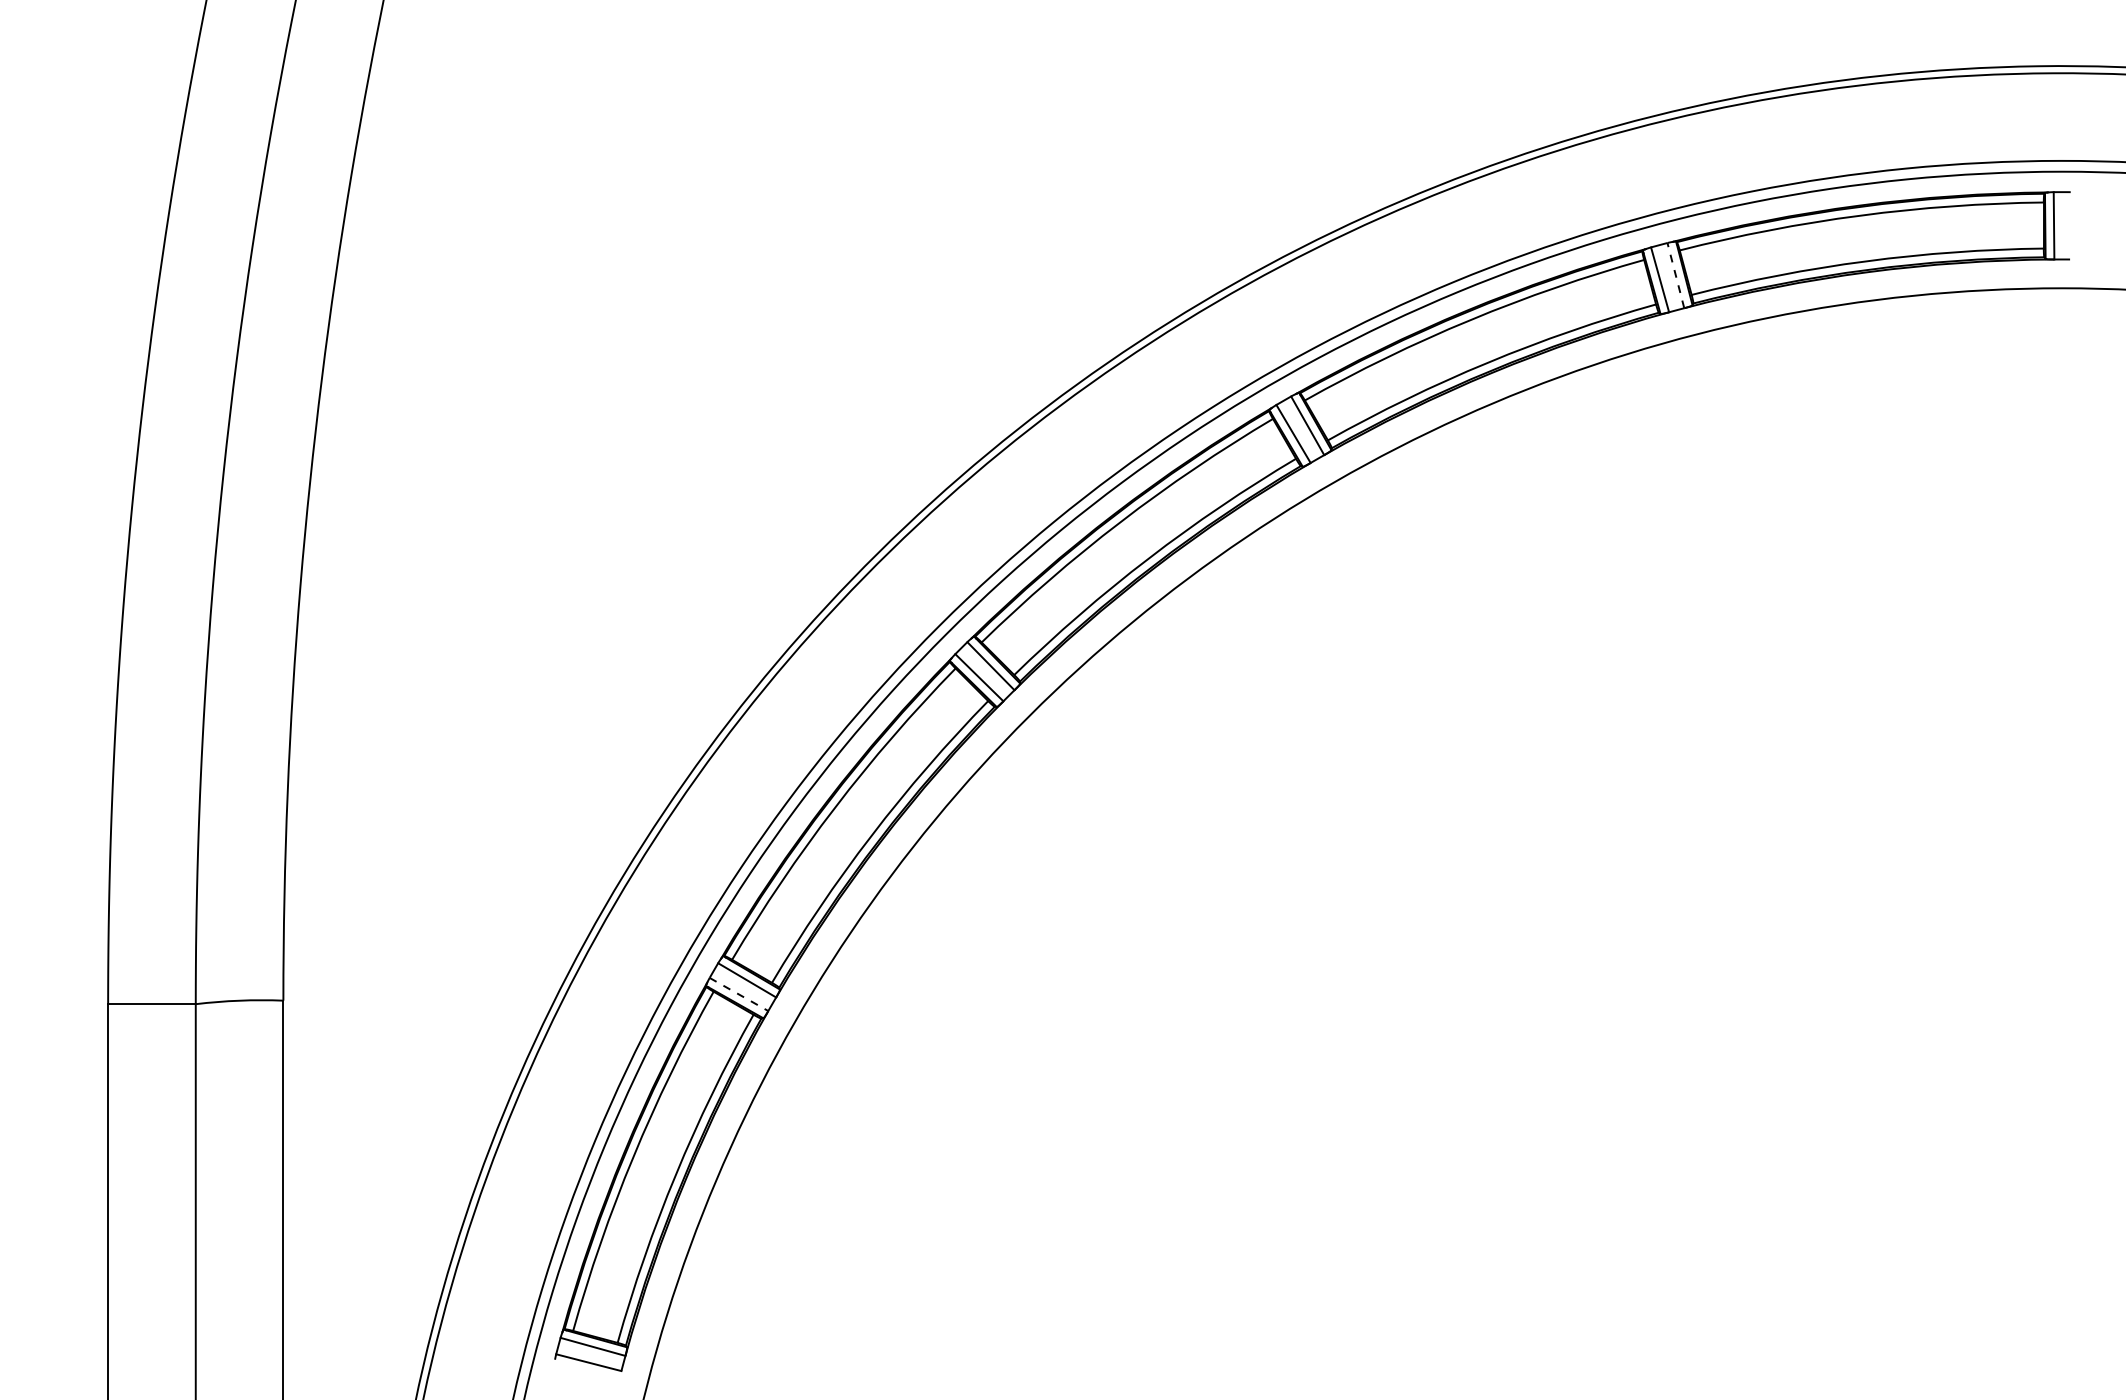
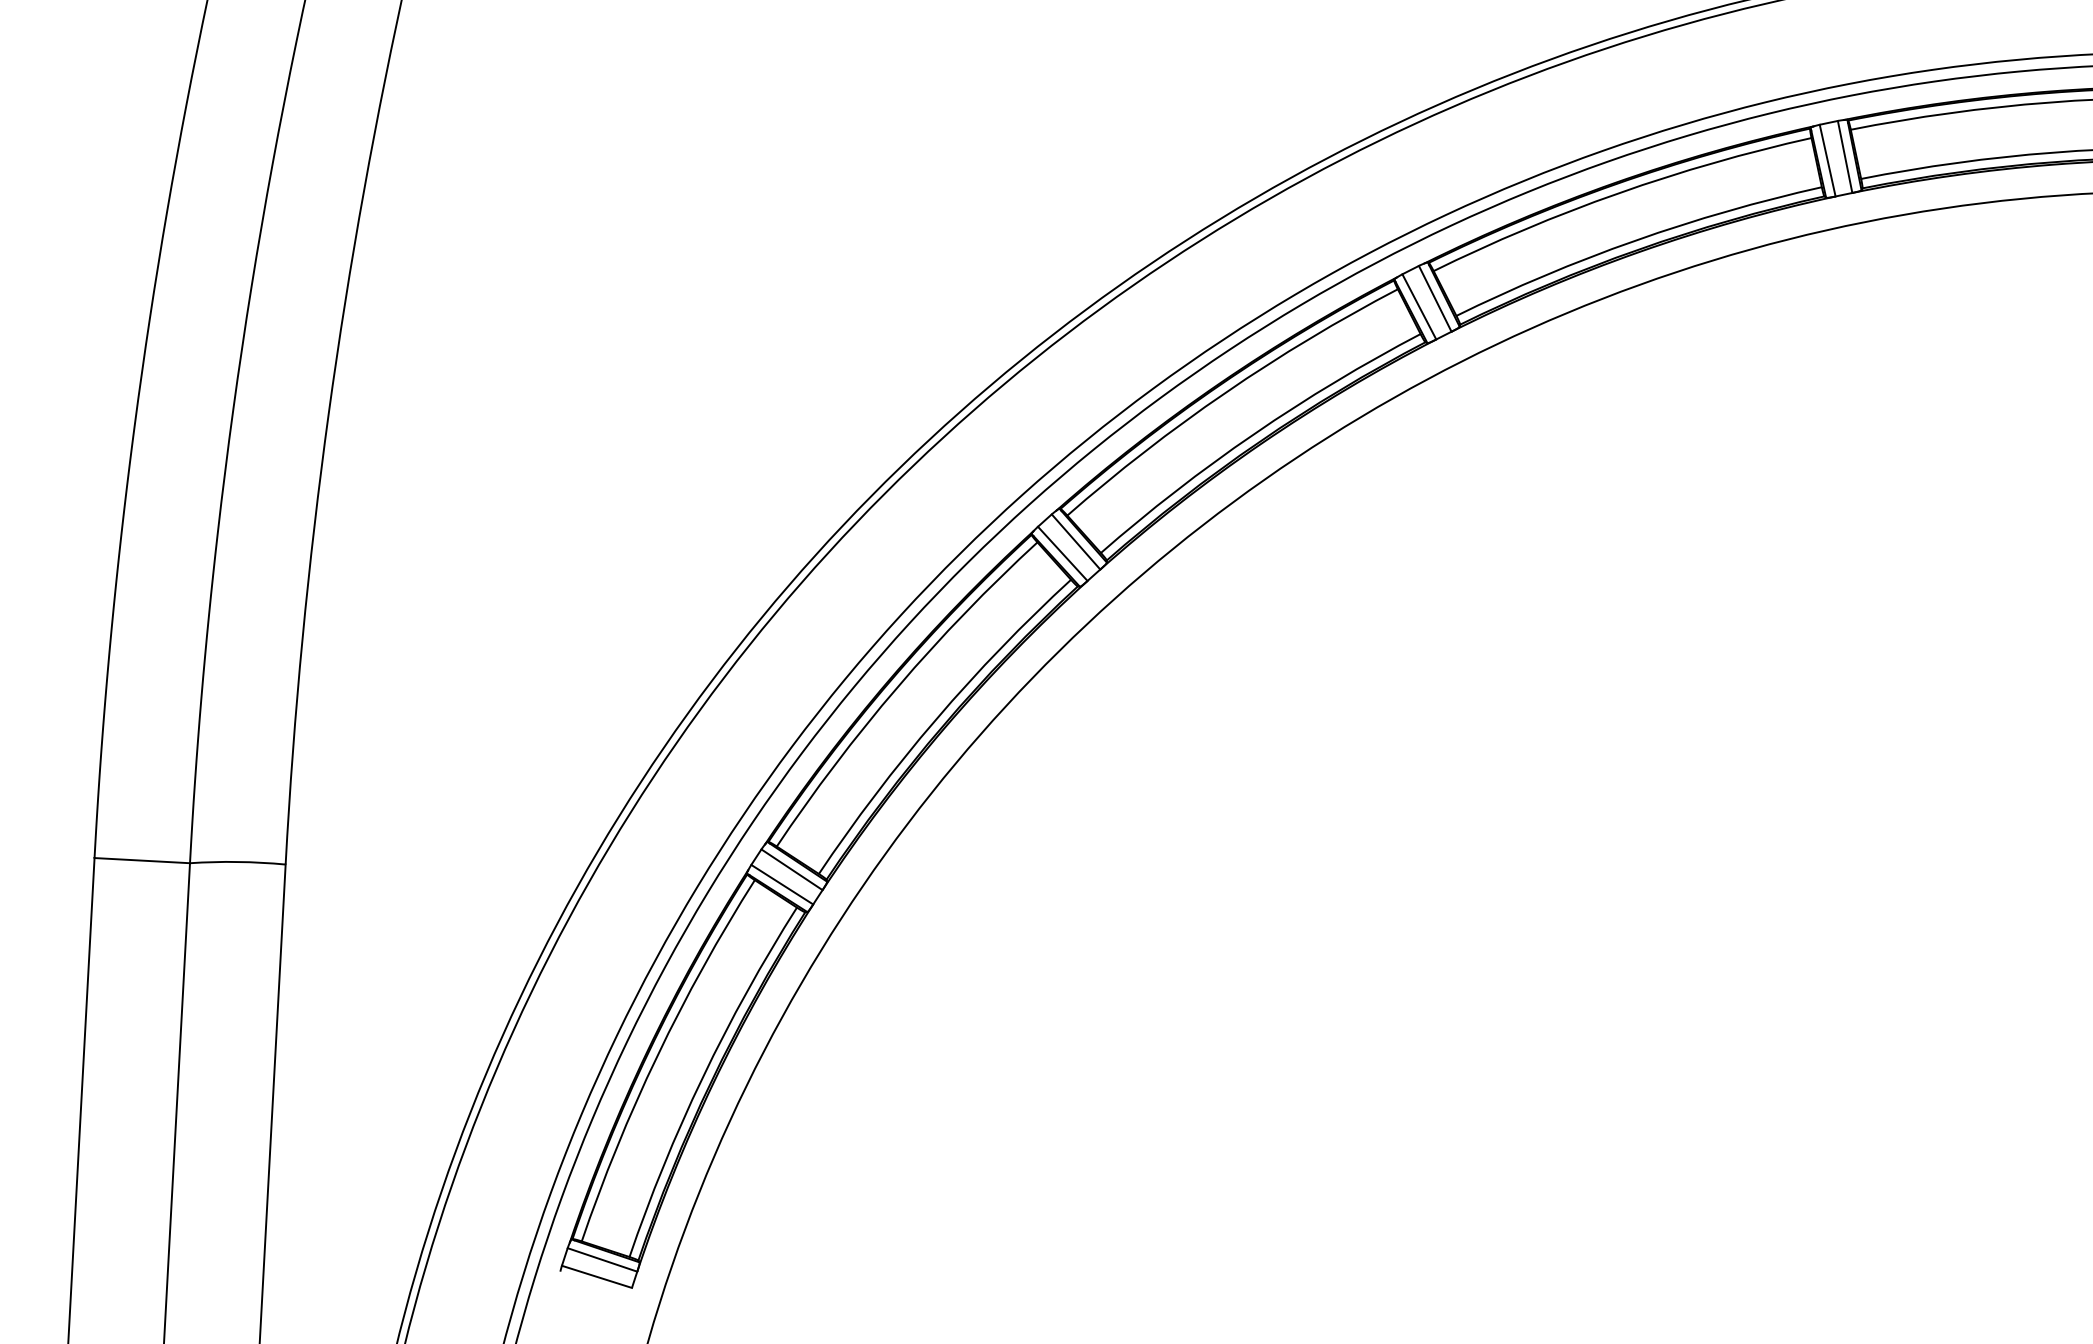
line: (1675, 275) -> (1844, 156), dashed -> solid
line: (739, 994) -> (782, 884), dashed -> solid

